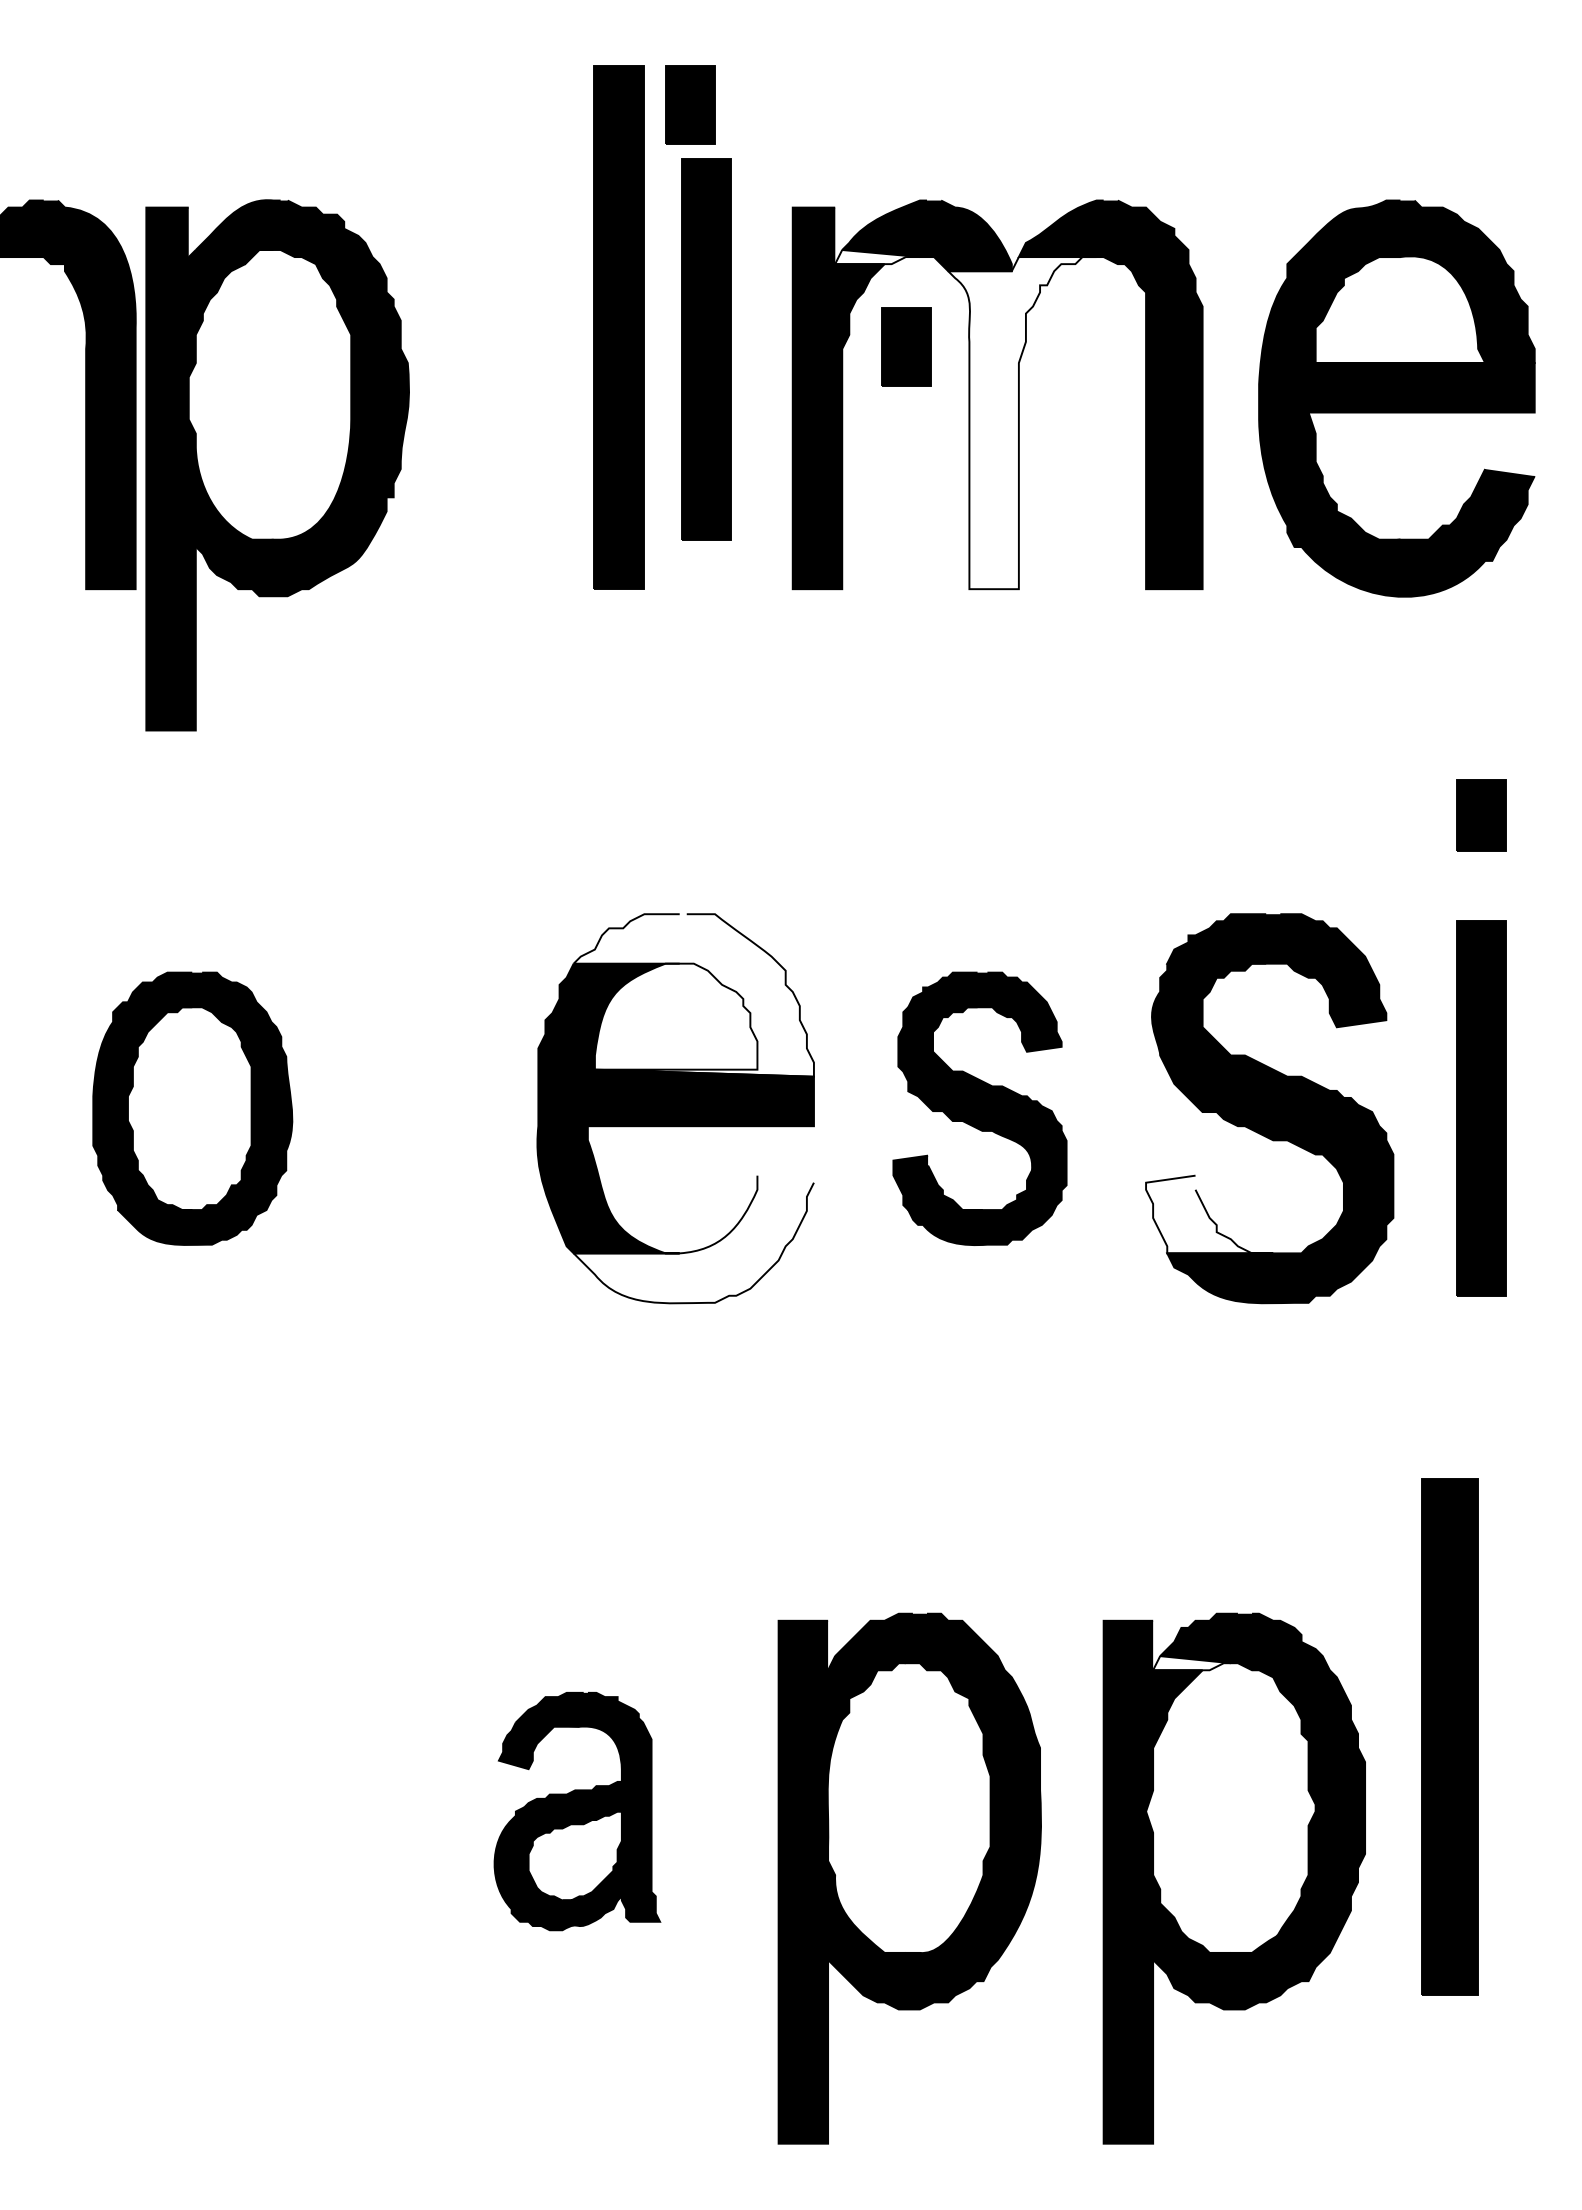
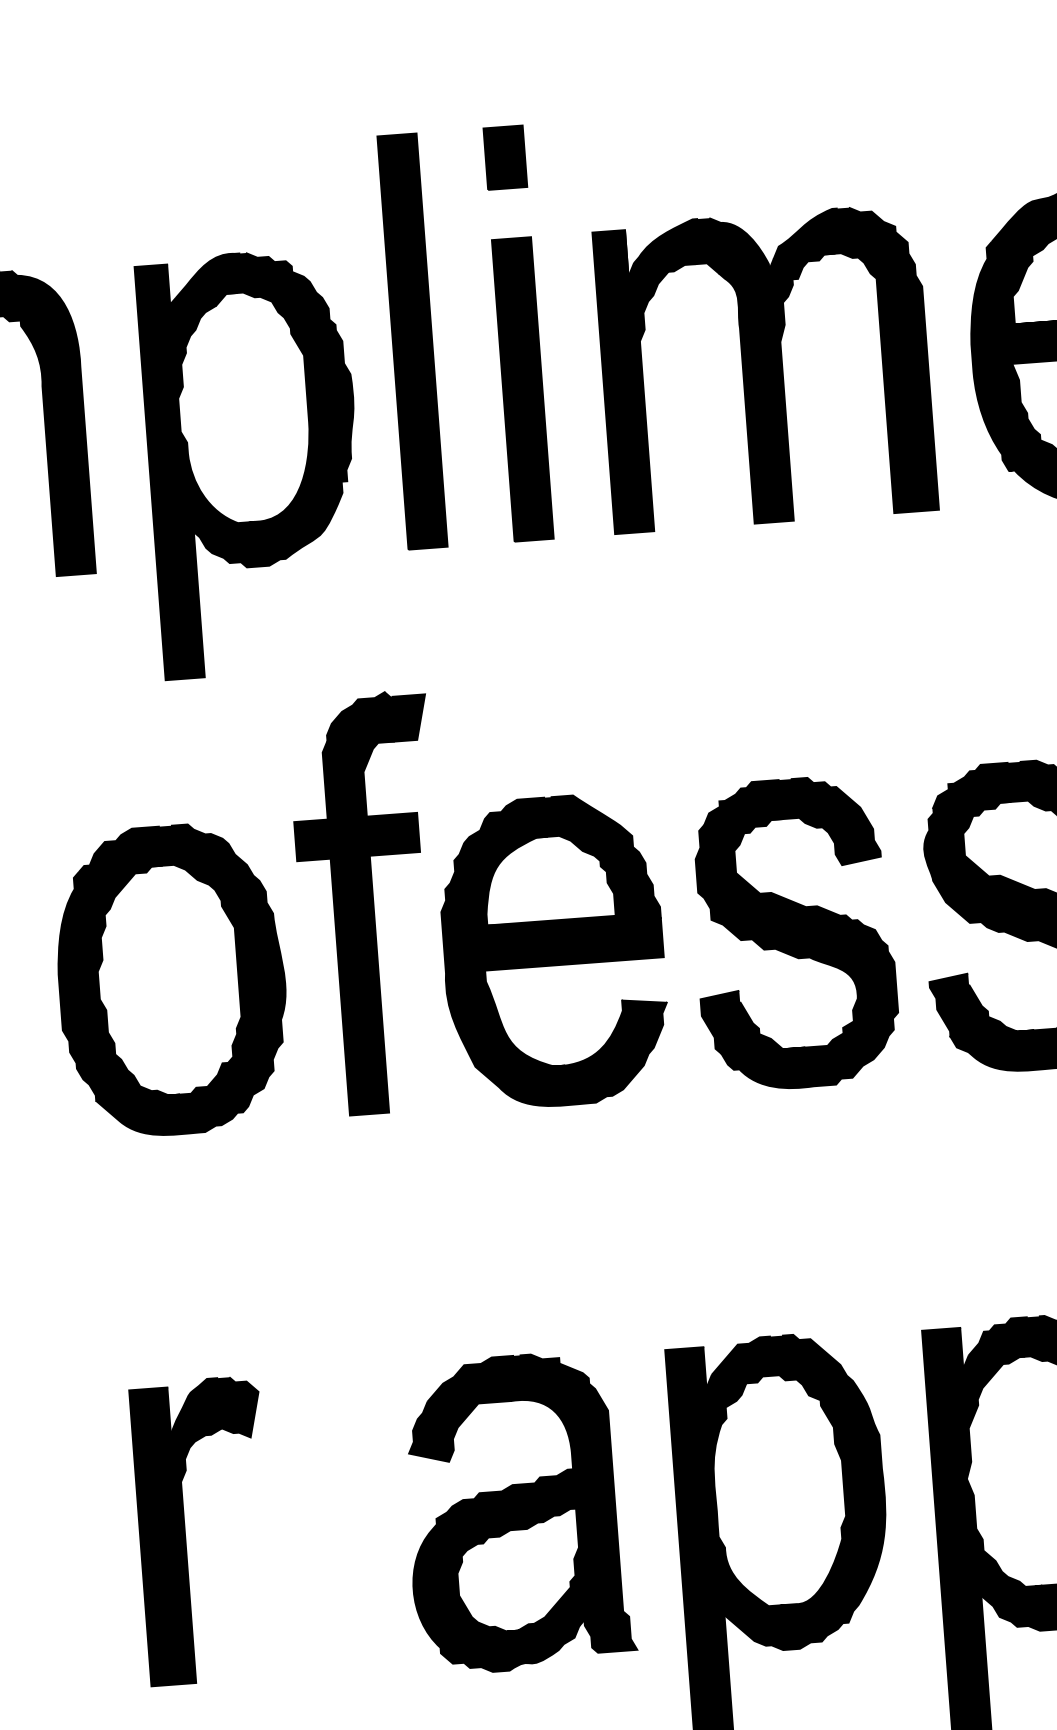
fill: (877, 257) -> (662, 266), added
part: (618, 327) -> (412, 341), moved
part: (906, 346) -> (690, 335), removed
part: (706, 349) -> (522, 389), moved
fill: (1022, 423) -> (786, 389), added
part: (277, 465) -> (253, 463), moved
fill: (693, 995) -> (560, 861), added
part: (449, 1030) -> (370, 903), added
part: (192, 1108) -> (171, 980), size x1.43
part: (979, 1108) -> (793, 933), size x1.43
fill: (1209, 1214) -> (981, 1003), added
fill: (693, 1239) -> (575, 1053), added
fill: (1191, 1663) -> (994, 1359), added
part: (157, 1804) -> (185, 1532), added
part: (577, 1811) -> (517, 1512), size x1.67

